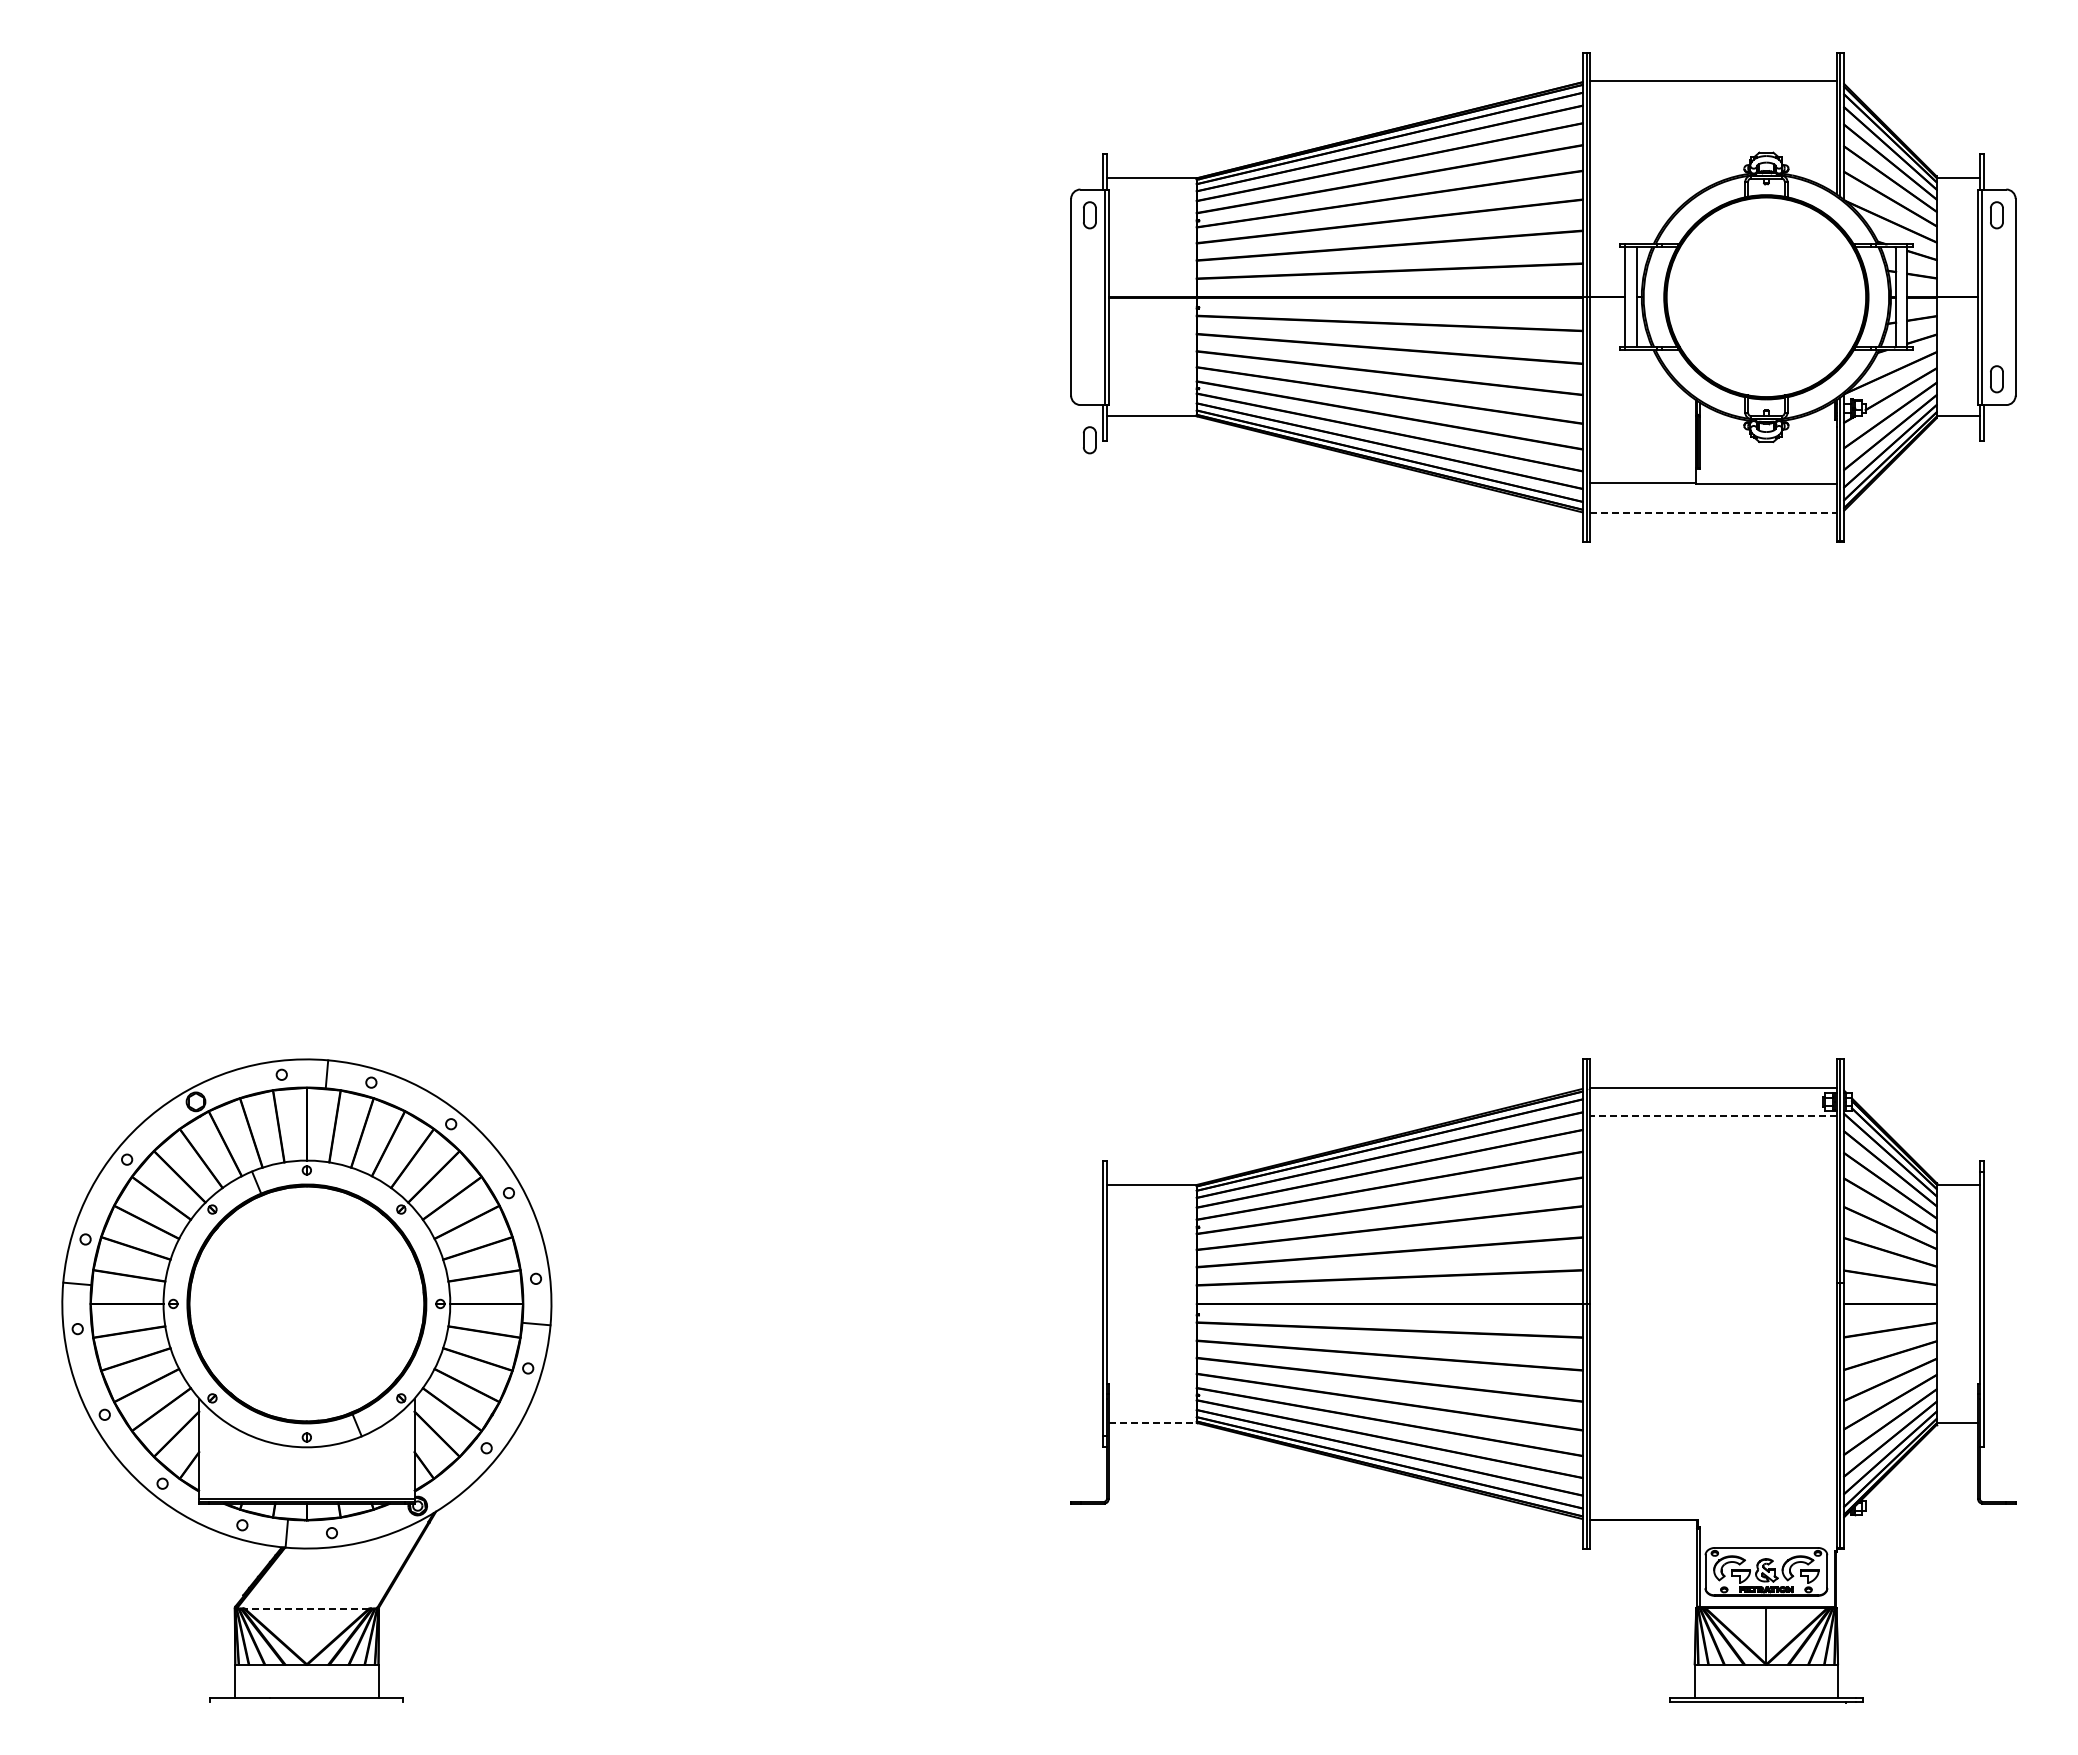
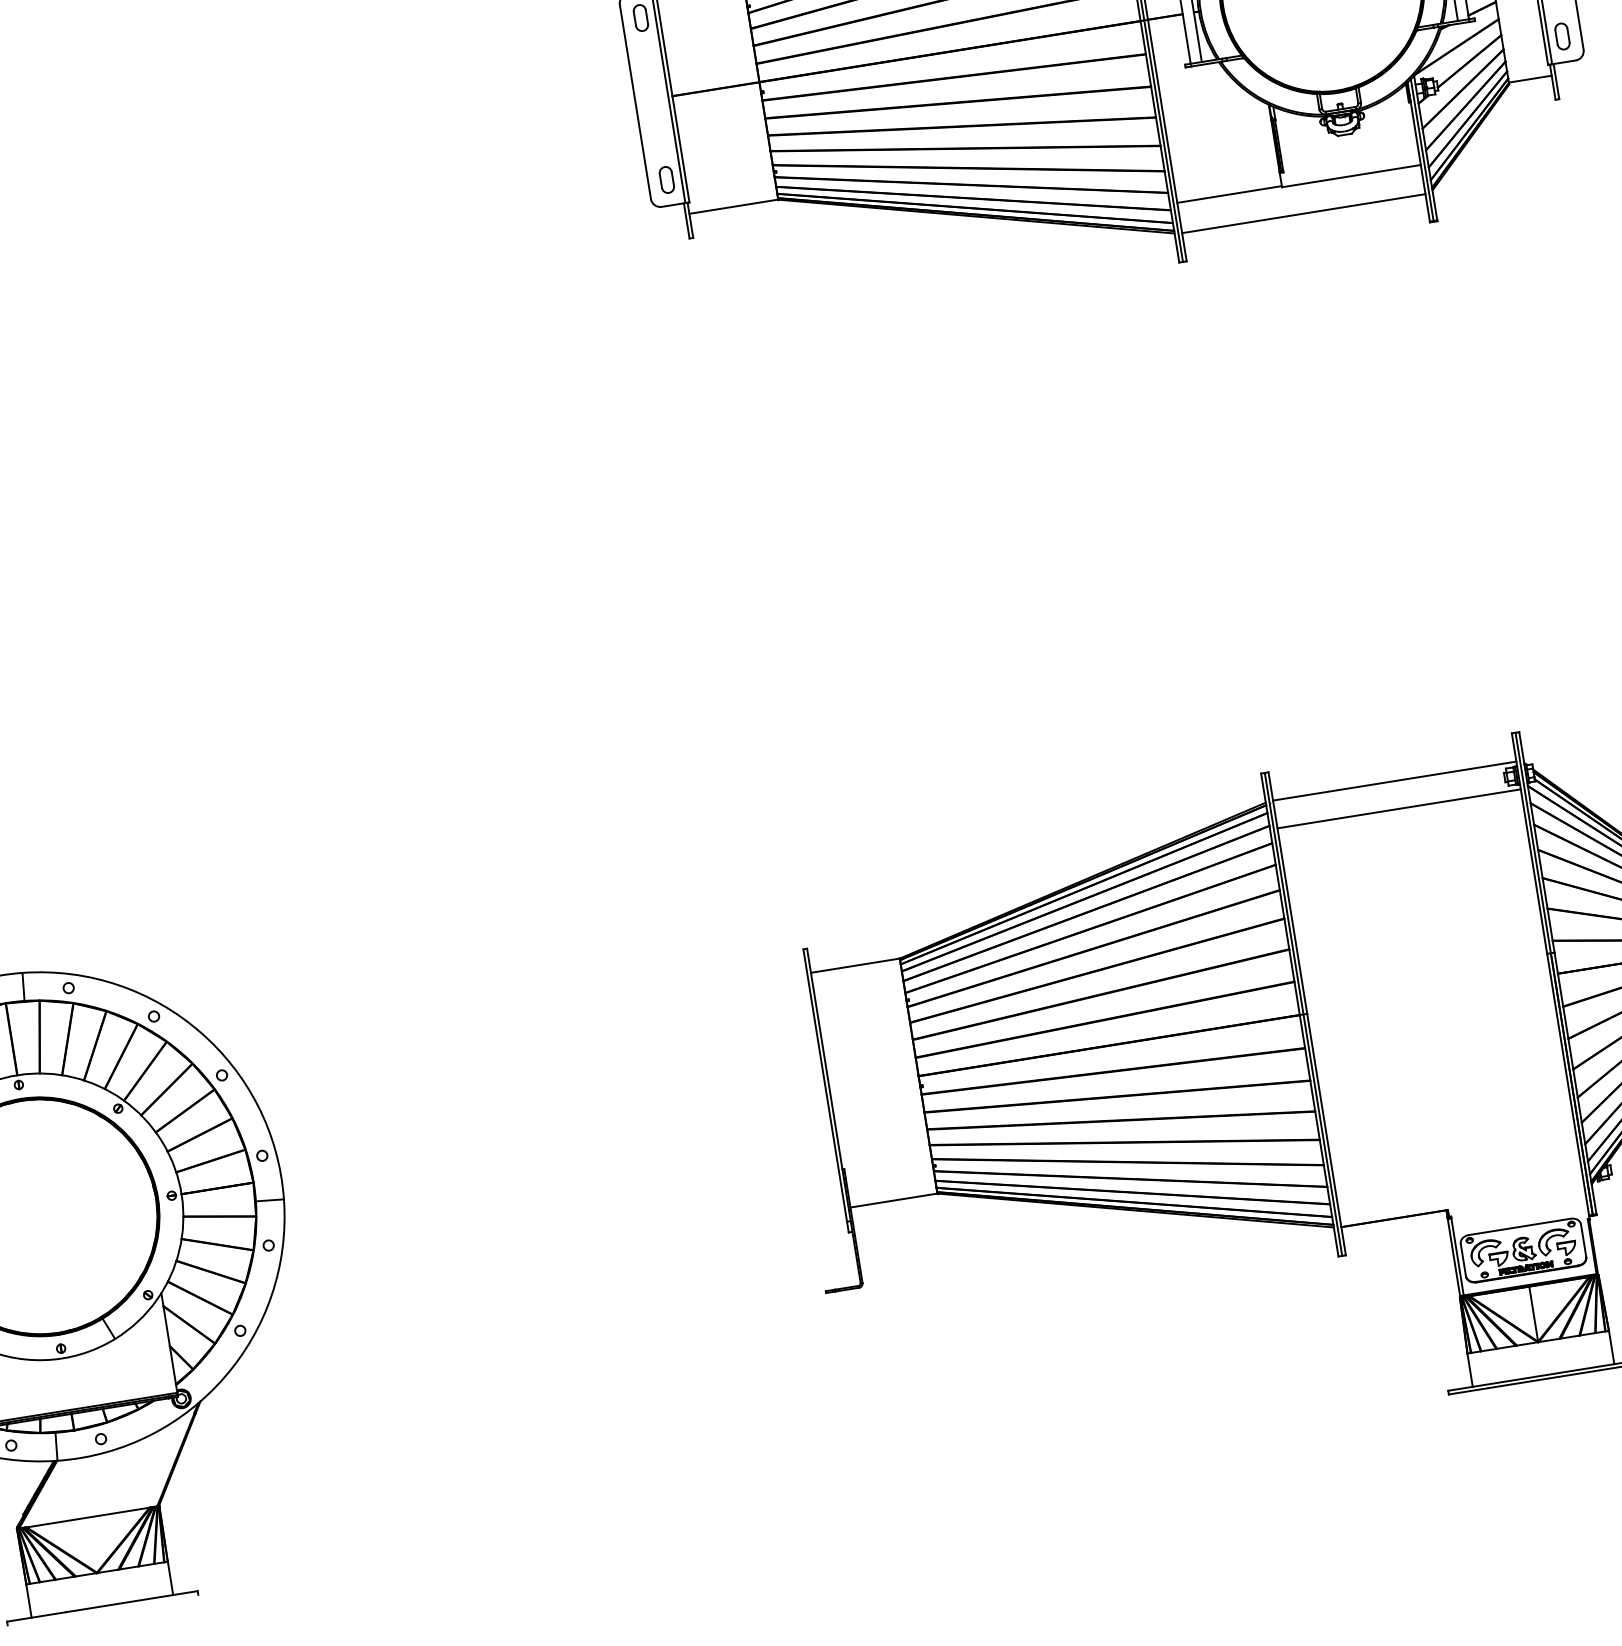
part: (1089, 440) -> (666, 180), moved
line: (1713, 513) -> (1303, 213), dashed -> solid
line: (1712, 1116) -> (1398, 809), dashed -> solid
line: (1153, 1422) -> (894, 1199), dashed -> solid
line: (306, 1608) -> (87, 1517), dashed -> solid

